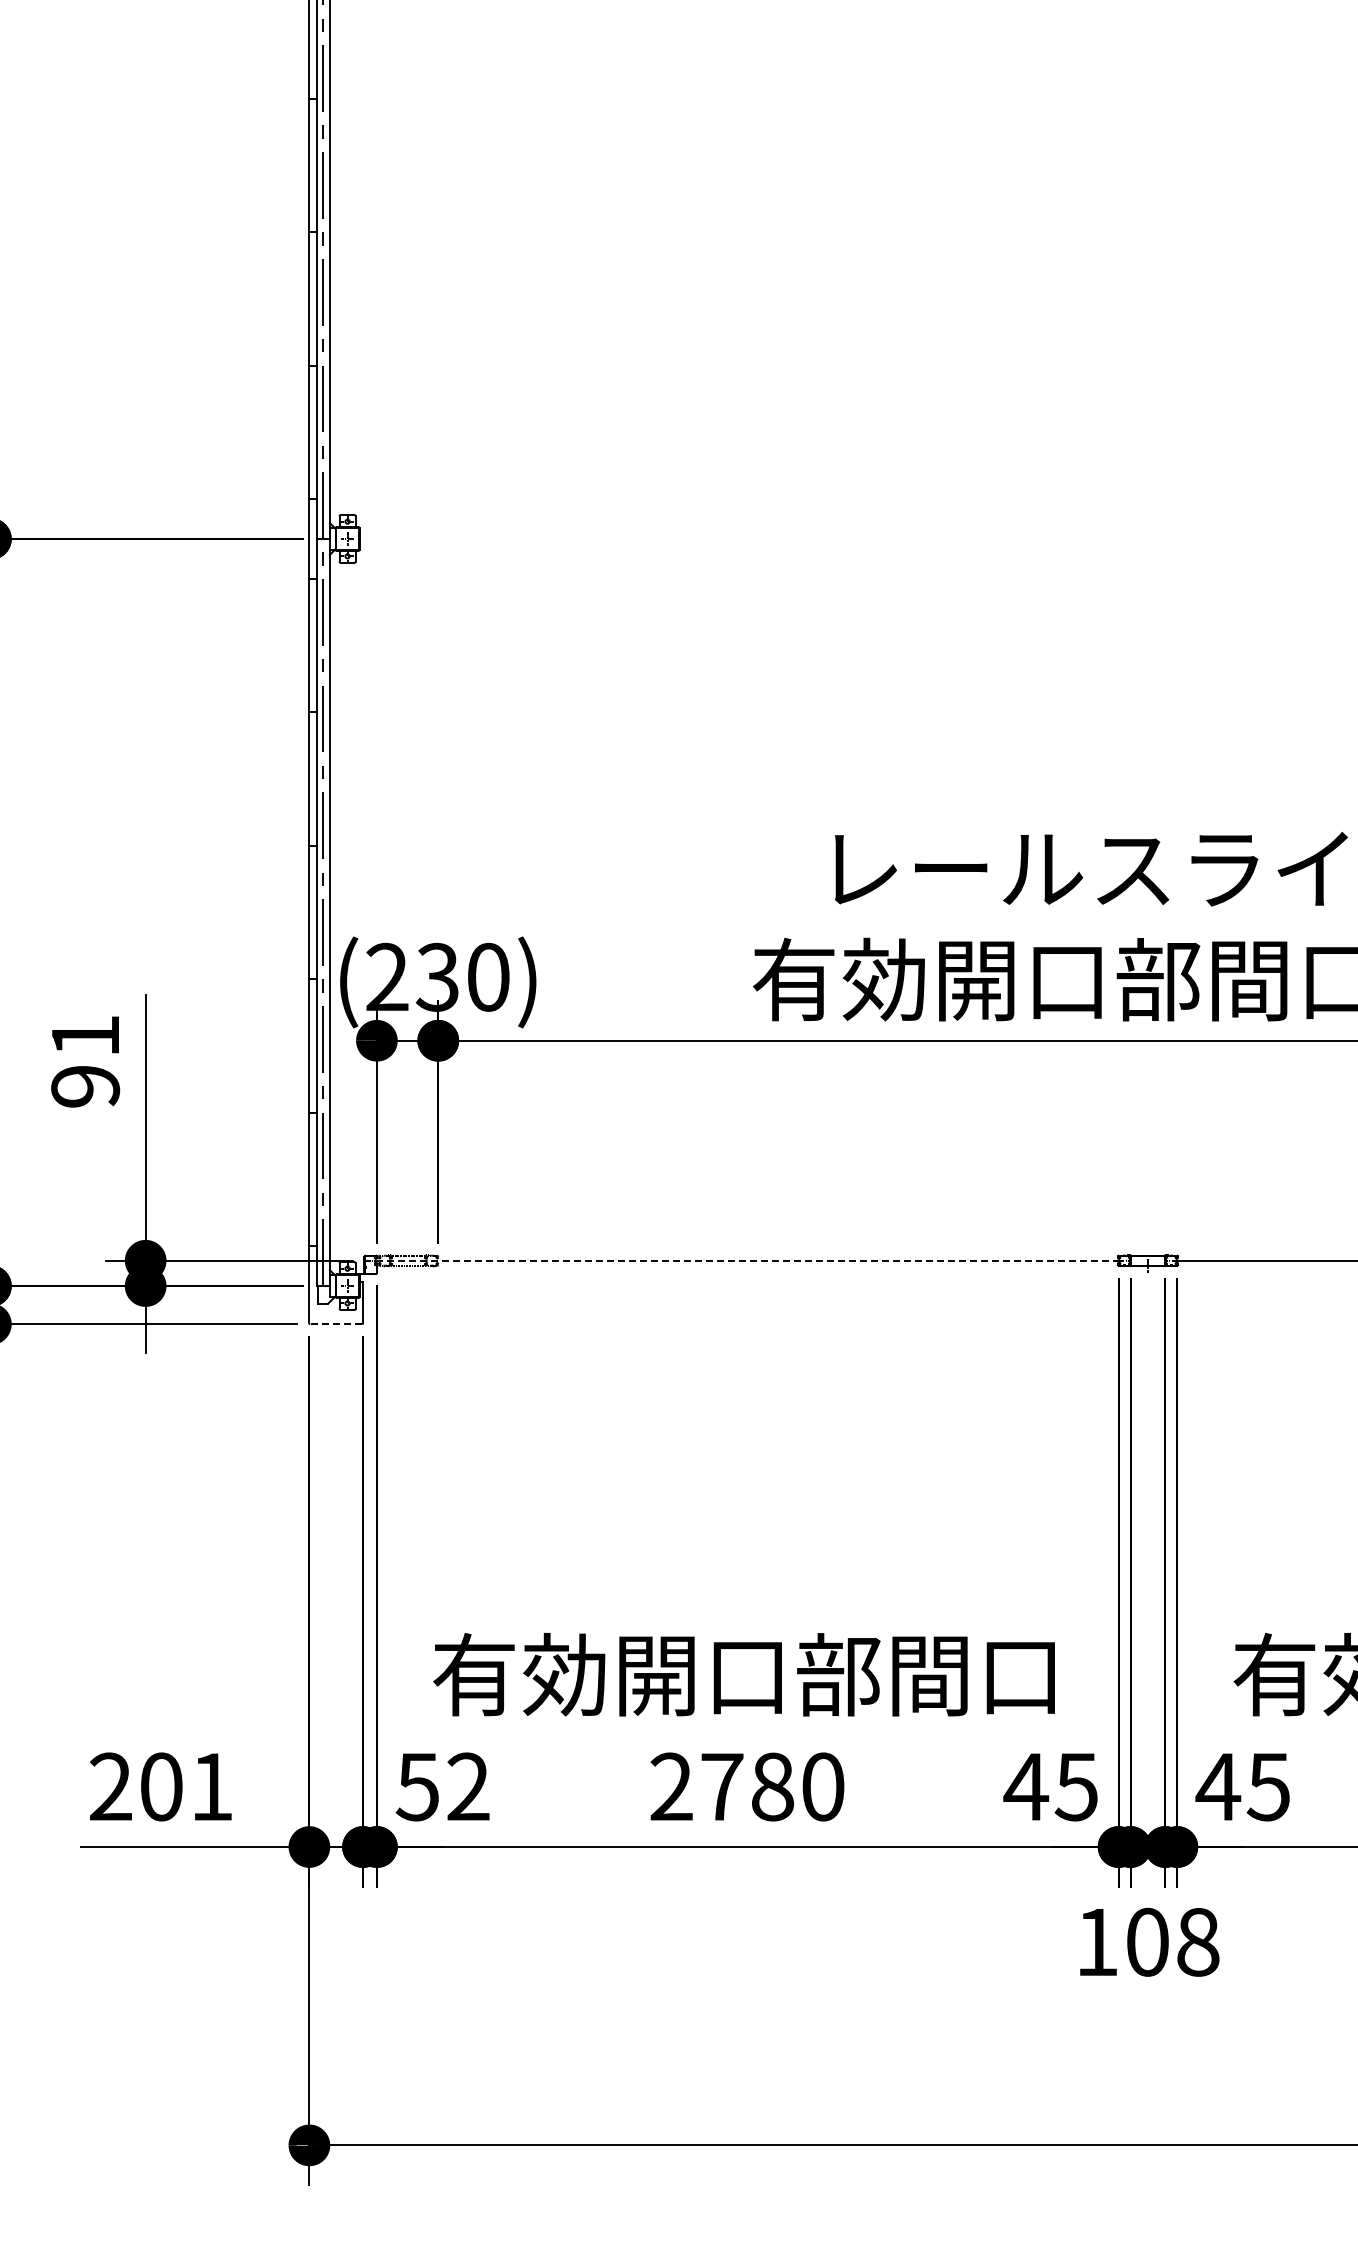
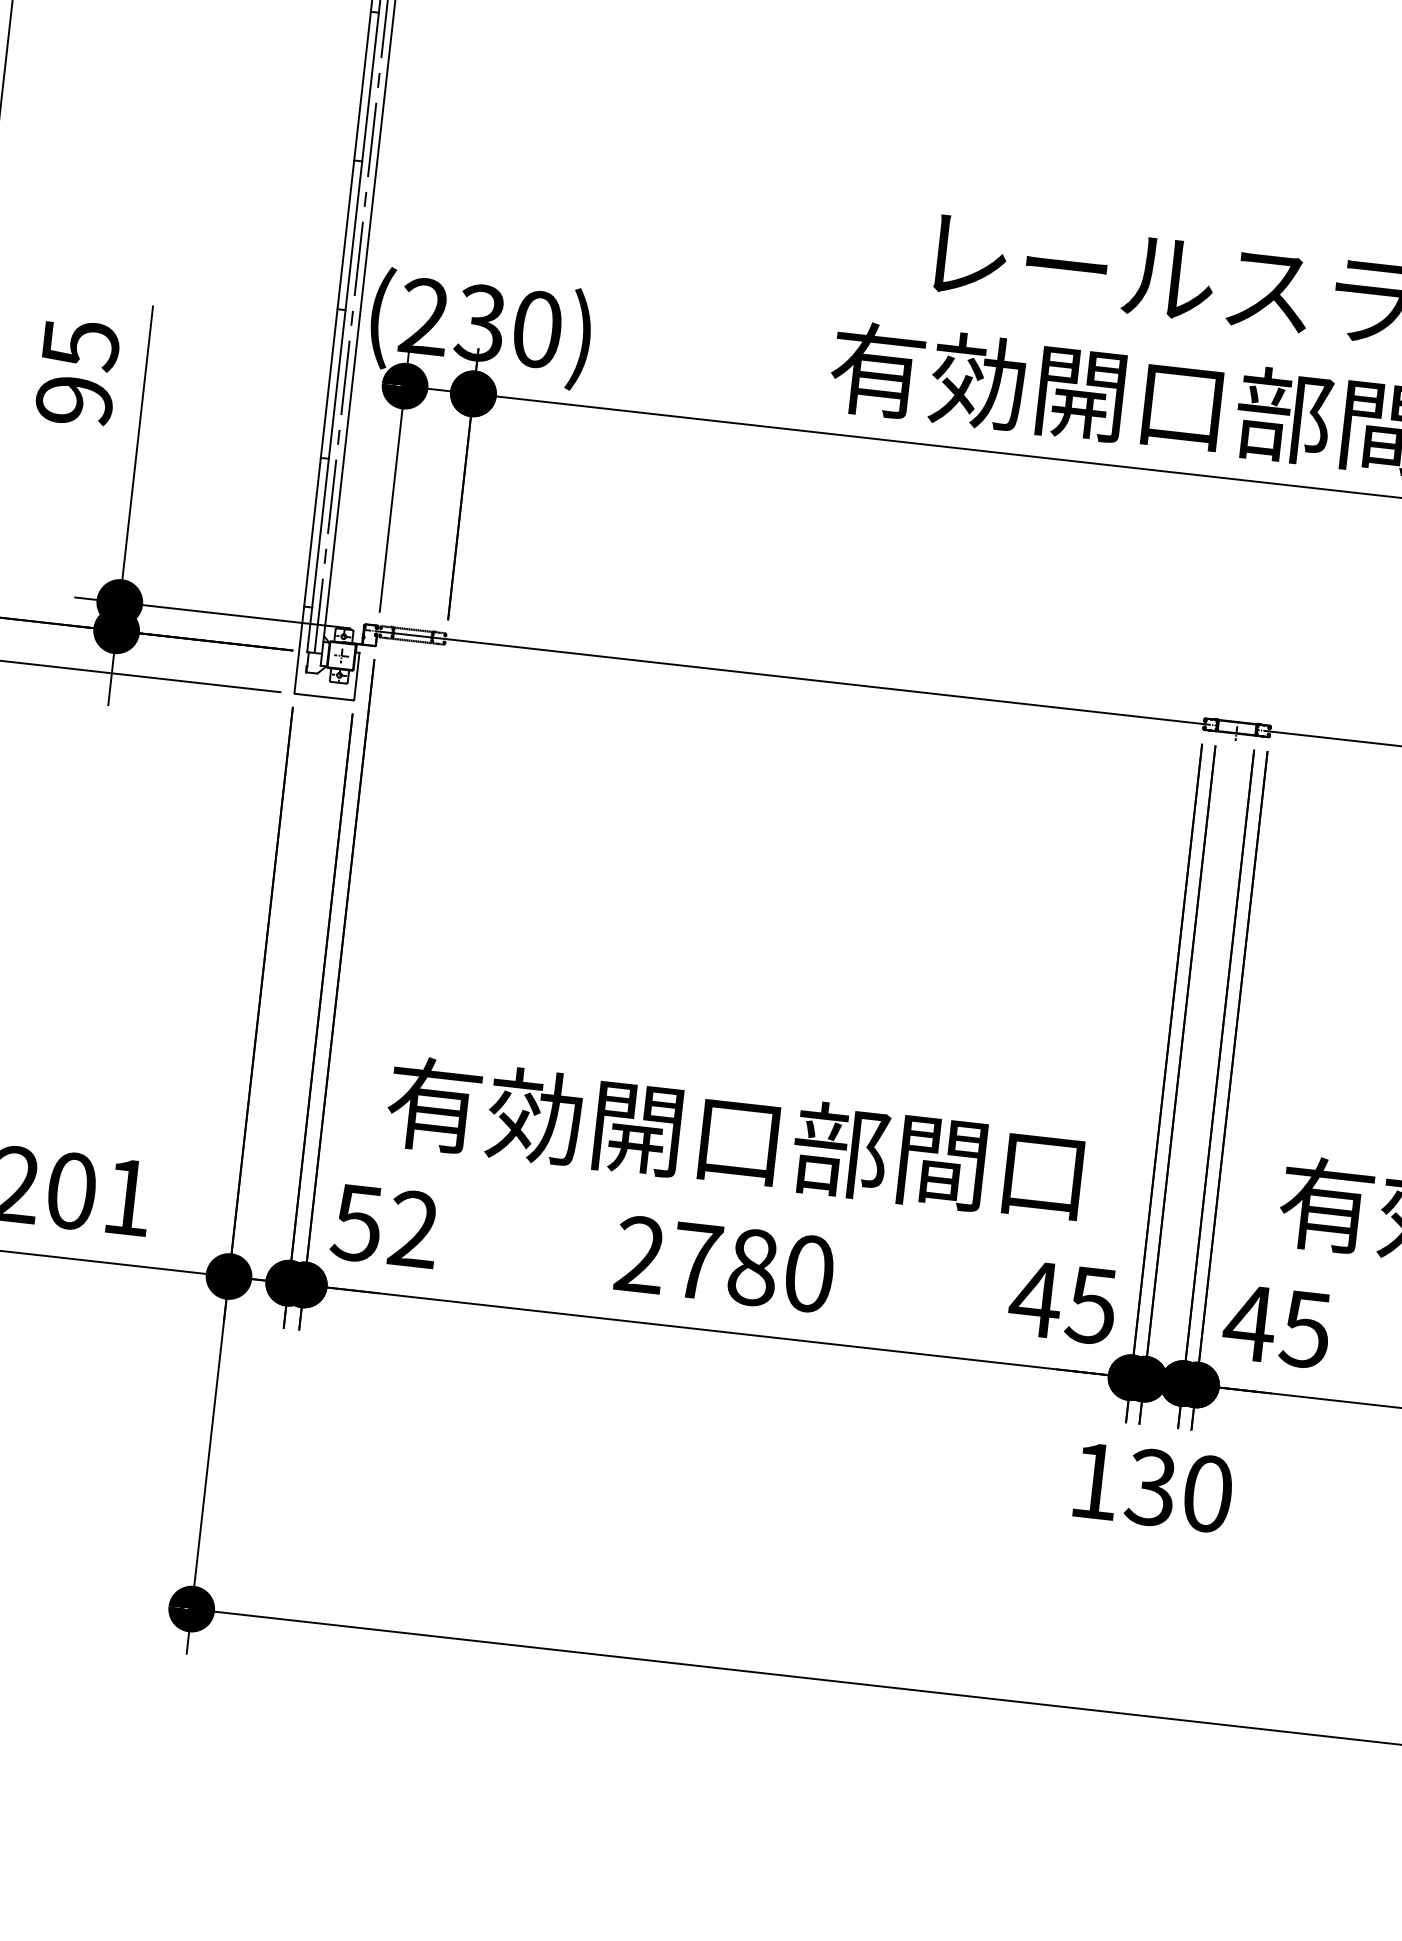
text: (86, 1036) -> (81, 345), 91 -> 95
line: (747, 1260) -> (790, 677), dashed -> solid
line: (335, 1324) -> (323, 697), dashed -> solid
text: (1172, 1941) -> (1179, 1489), 108 -> 130

